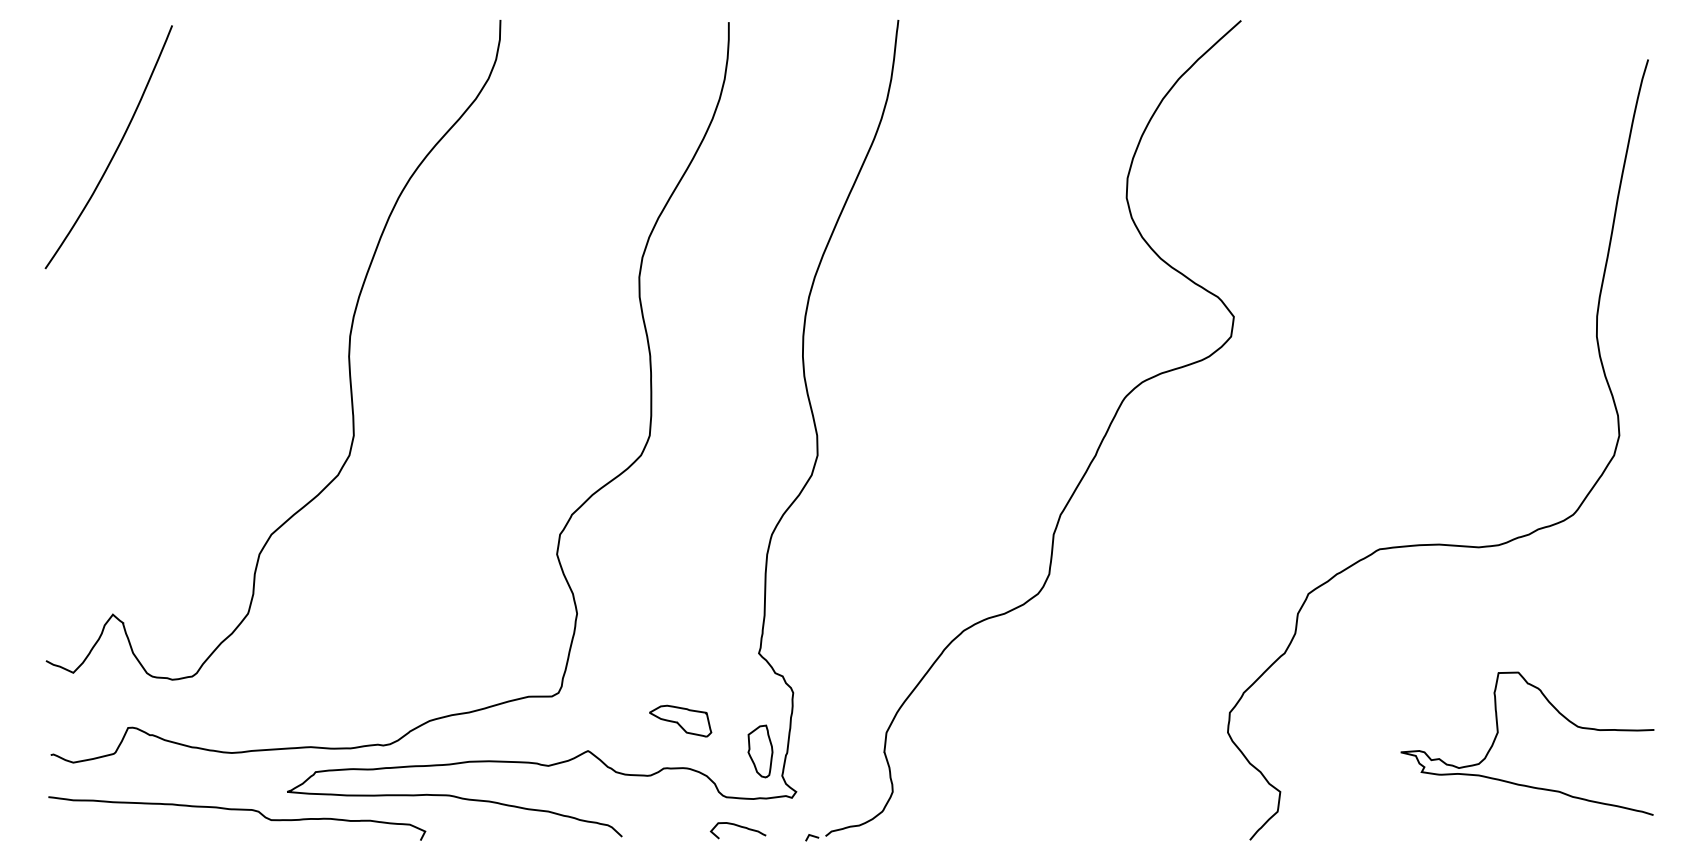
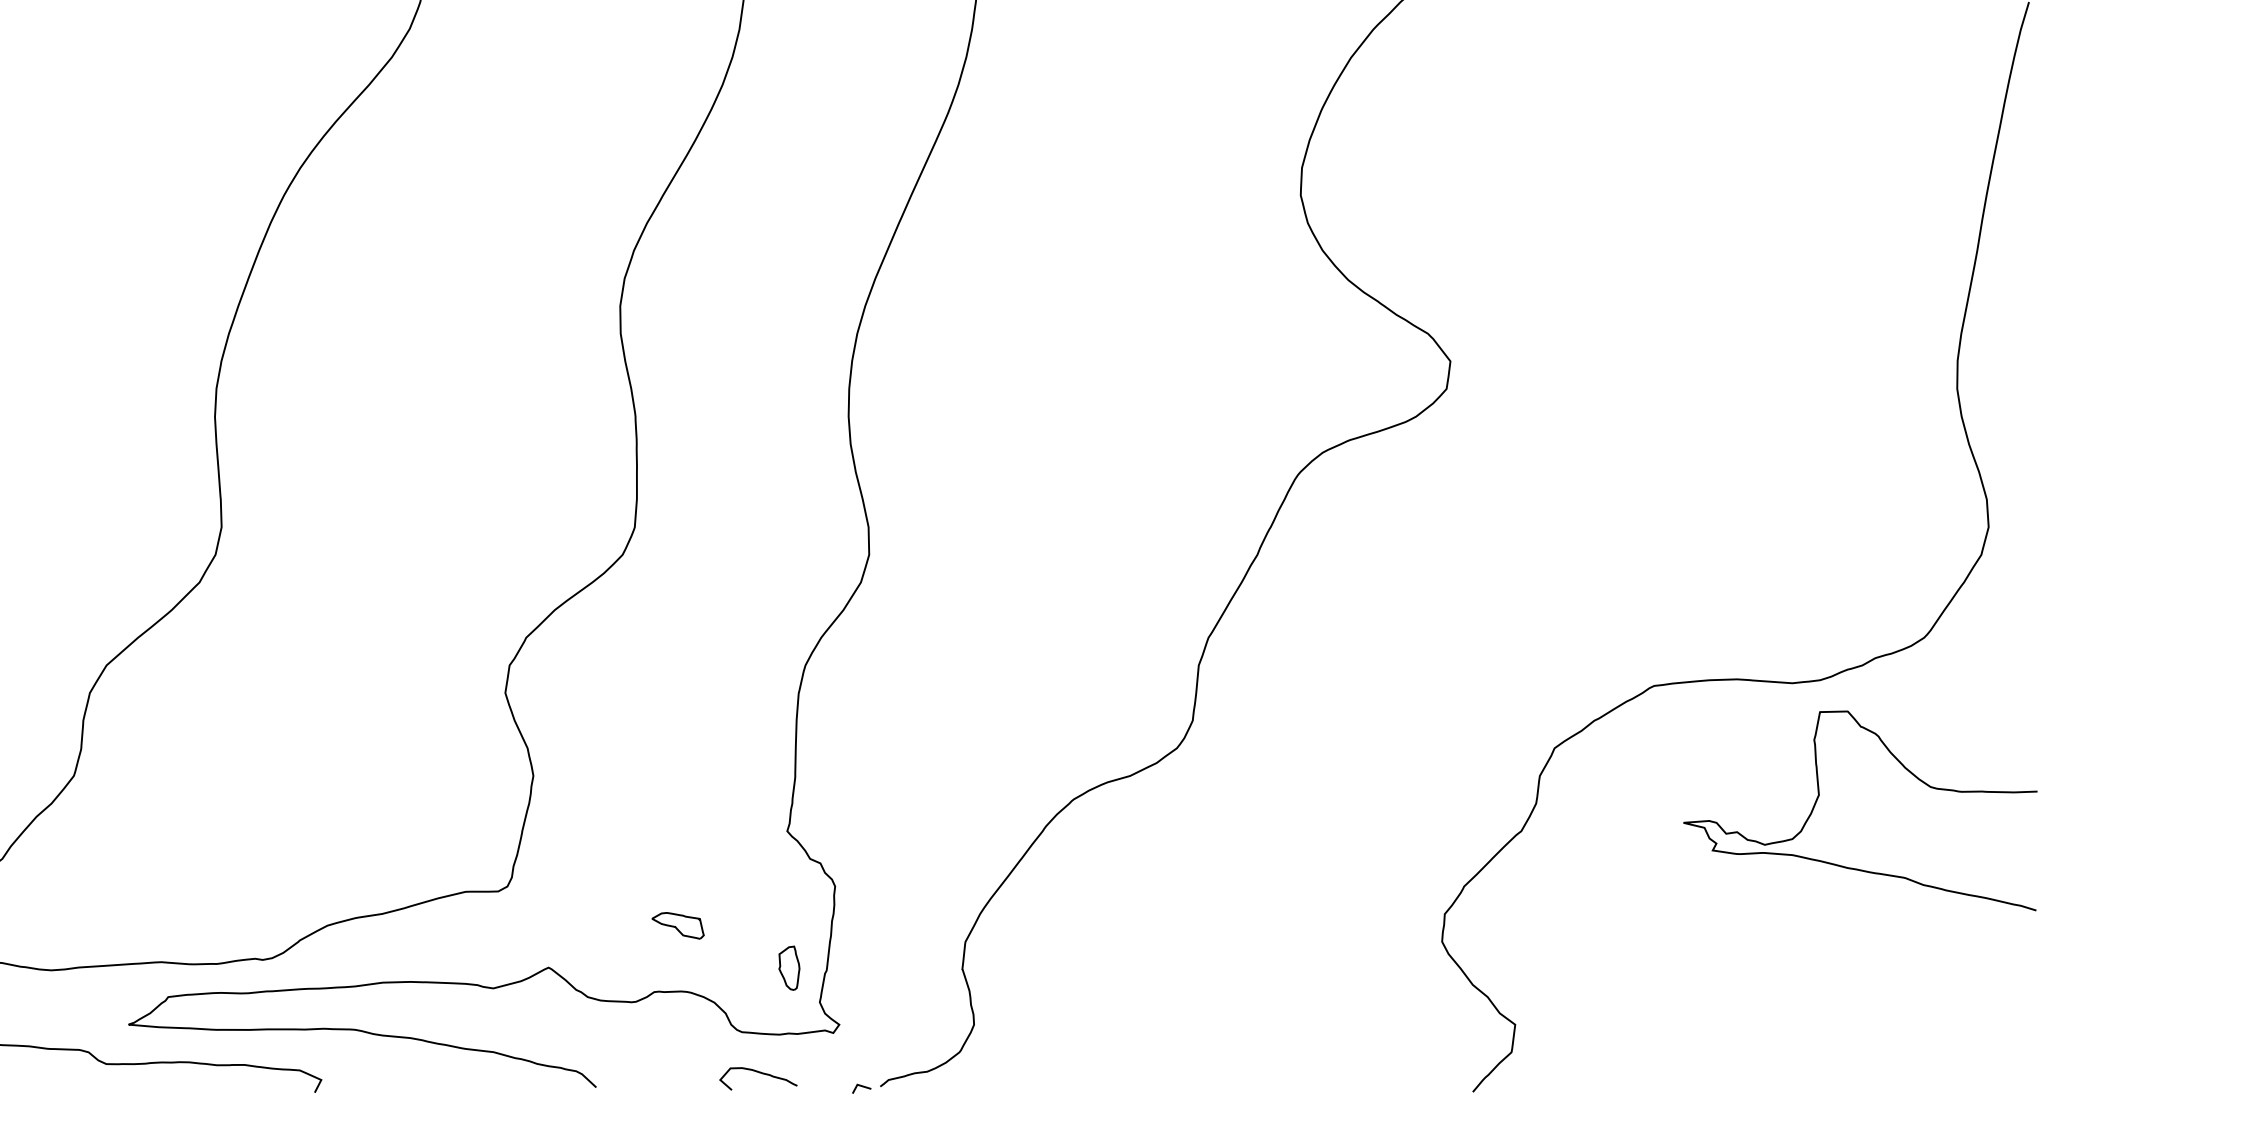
part: (680, 720) -> (677, 924), size x0.6
curve: (1498, 733) -> (1819, 796), moved
part: (760, 751) -> (789, 968), size x0.6

